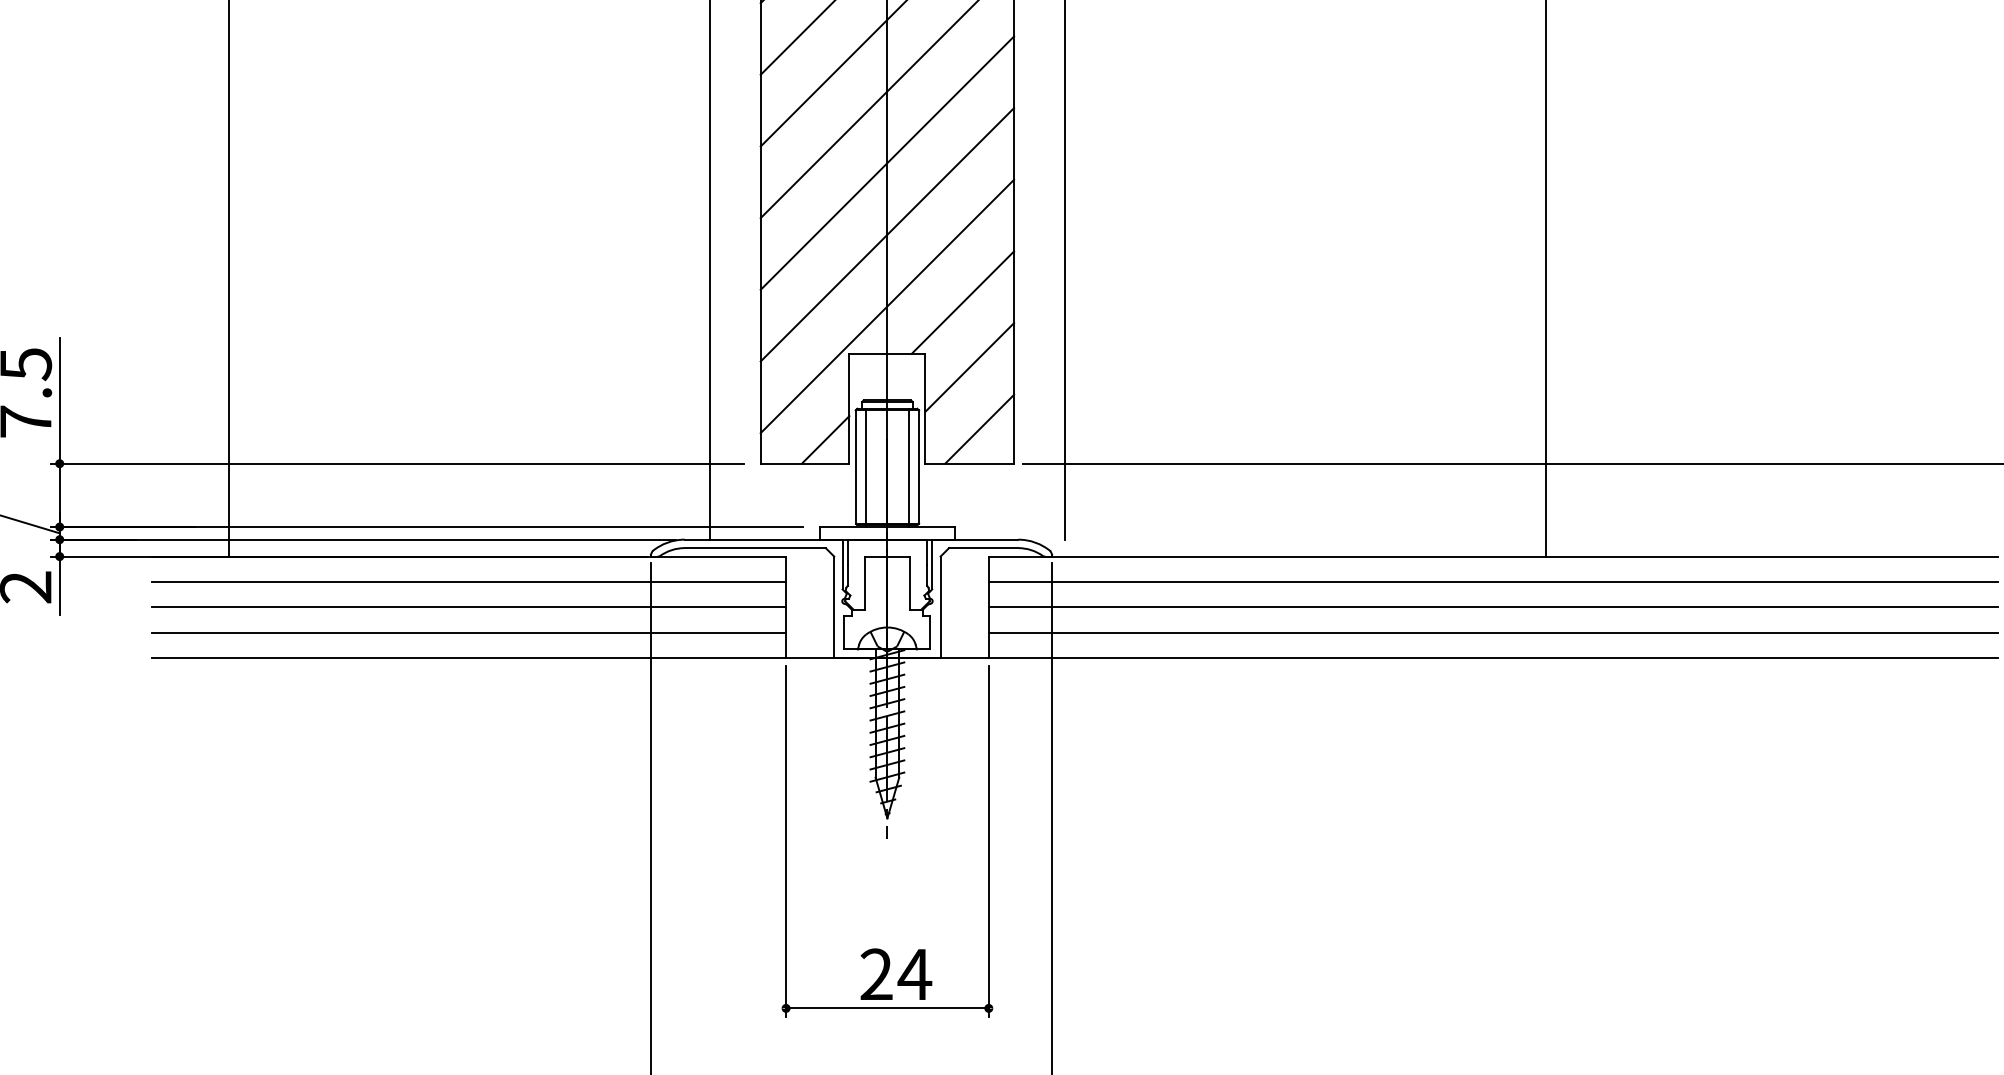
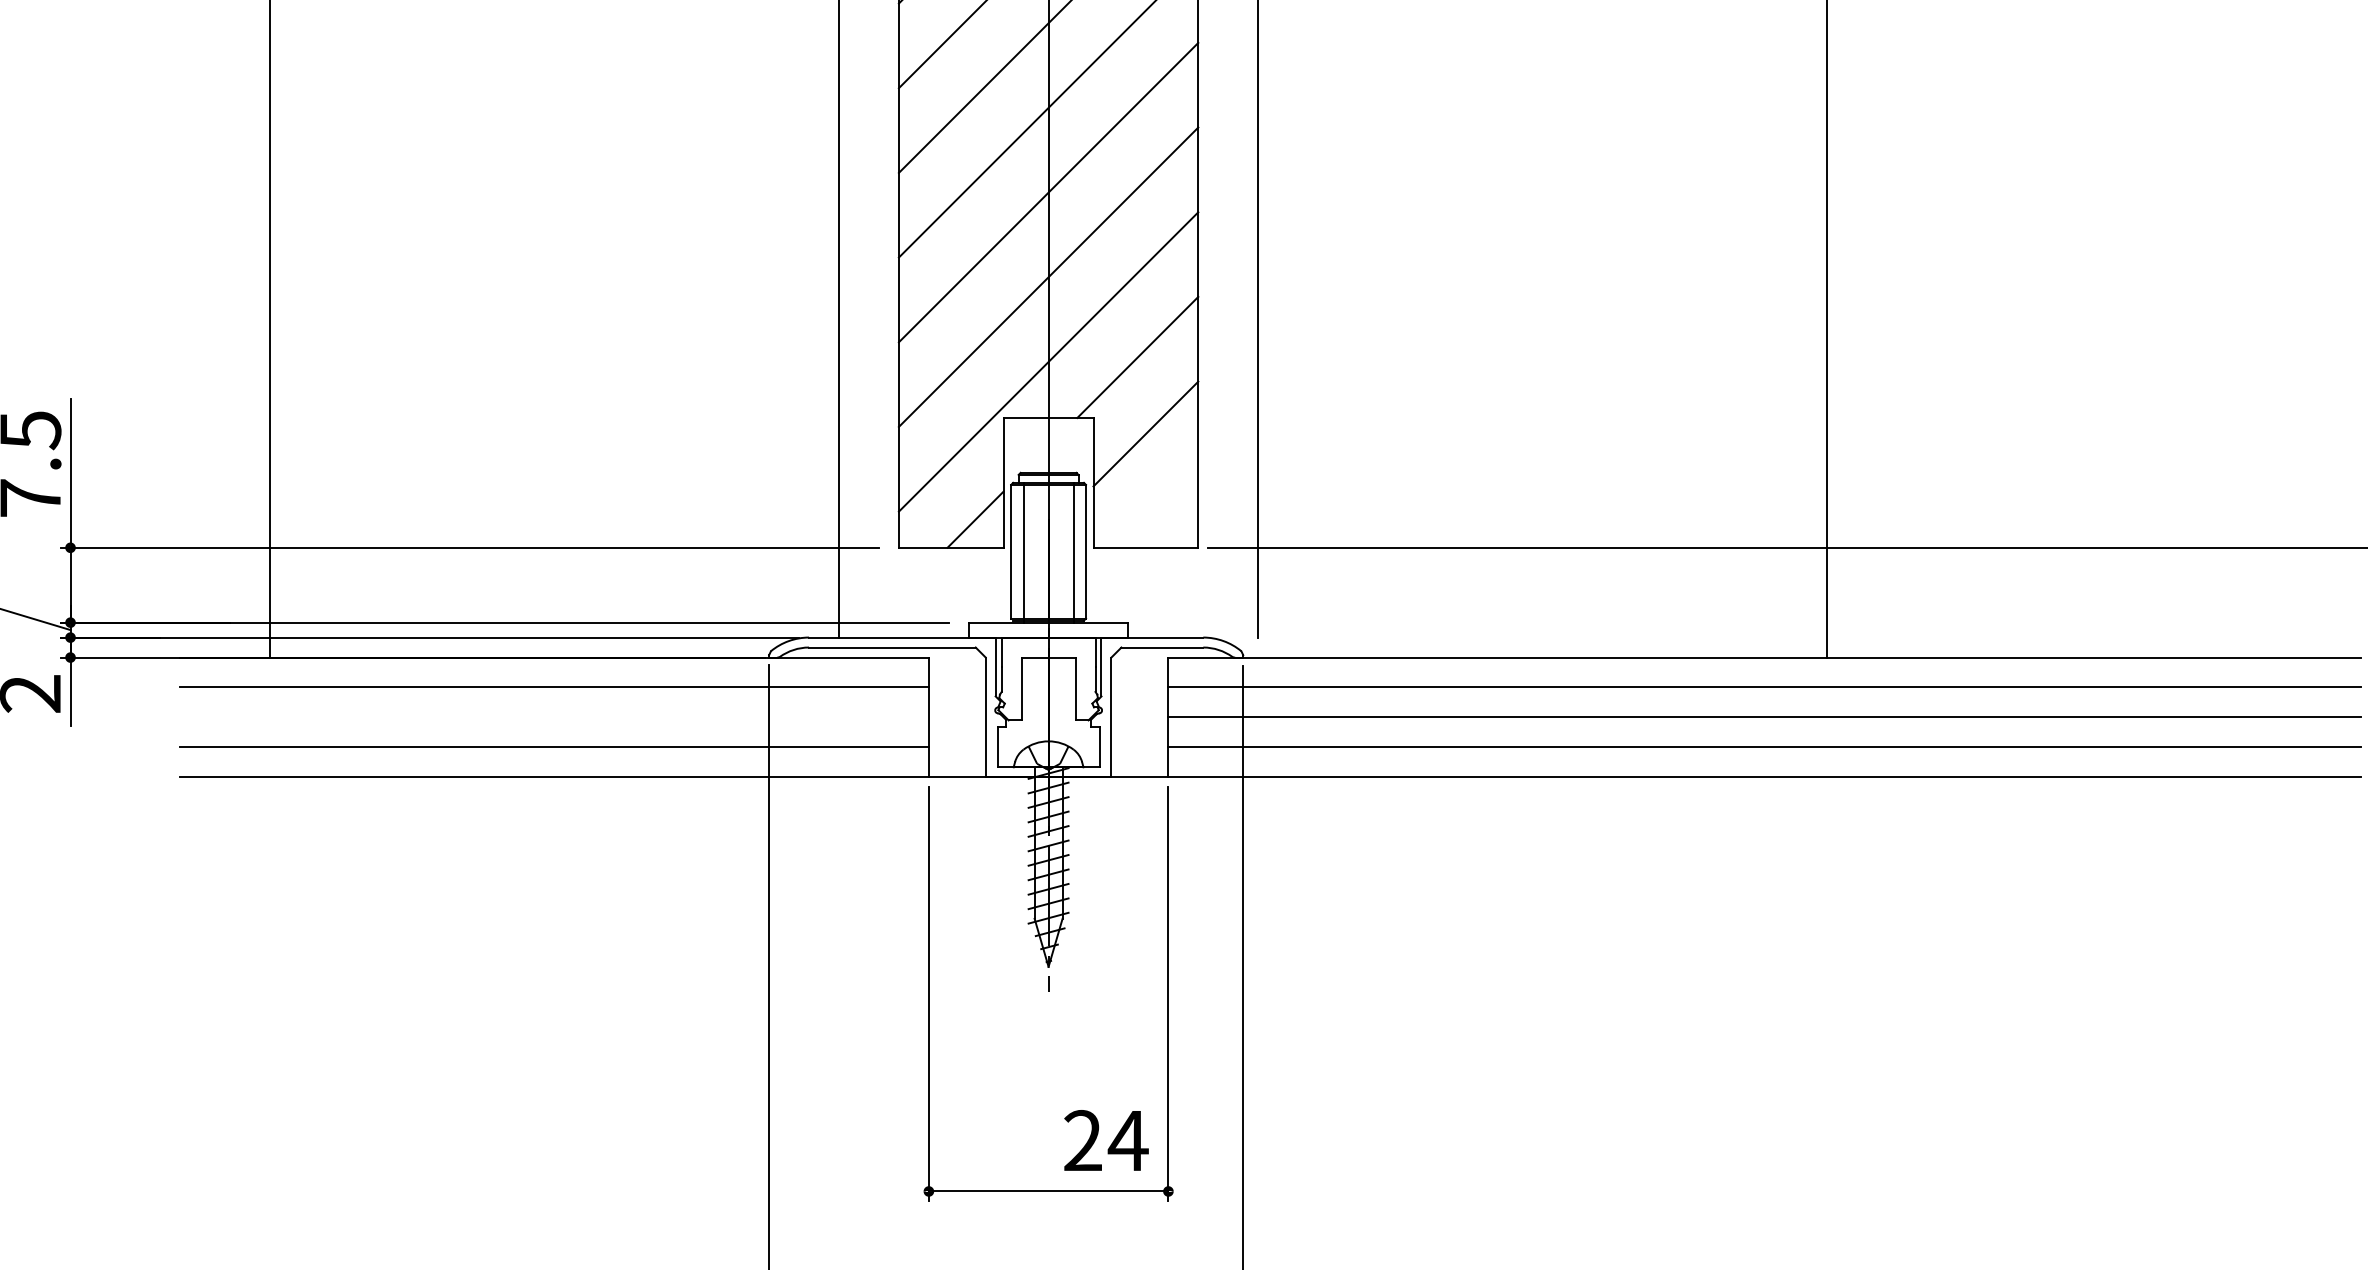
line: (979, 428) -> (1157, 506), removed
line: (469, 607) -> (554, 717), removed
text: (896, 973) -> (1106, 1139), moved

